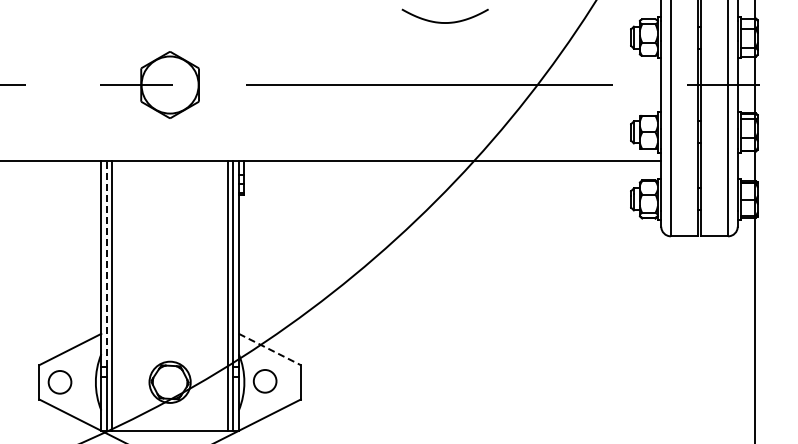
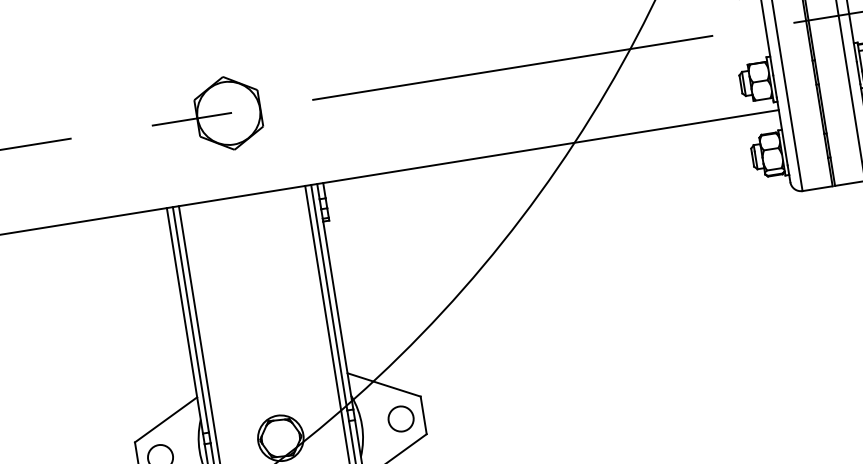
line: (106, 263) -> (190, 319), dashed -> solid
line: (269, 349) -> (383, 384), dashed -> solid
circle: (264, 381) -> (400, 419), moved

